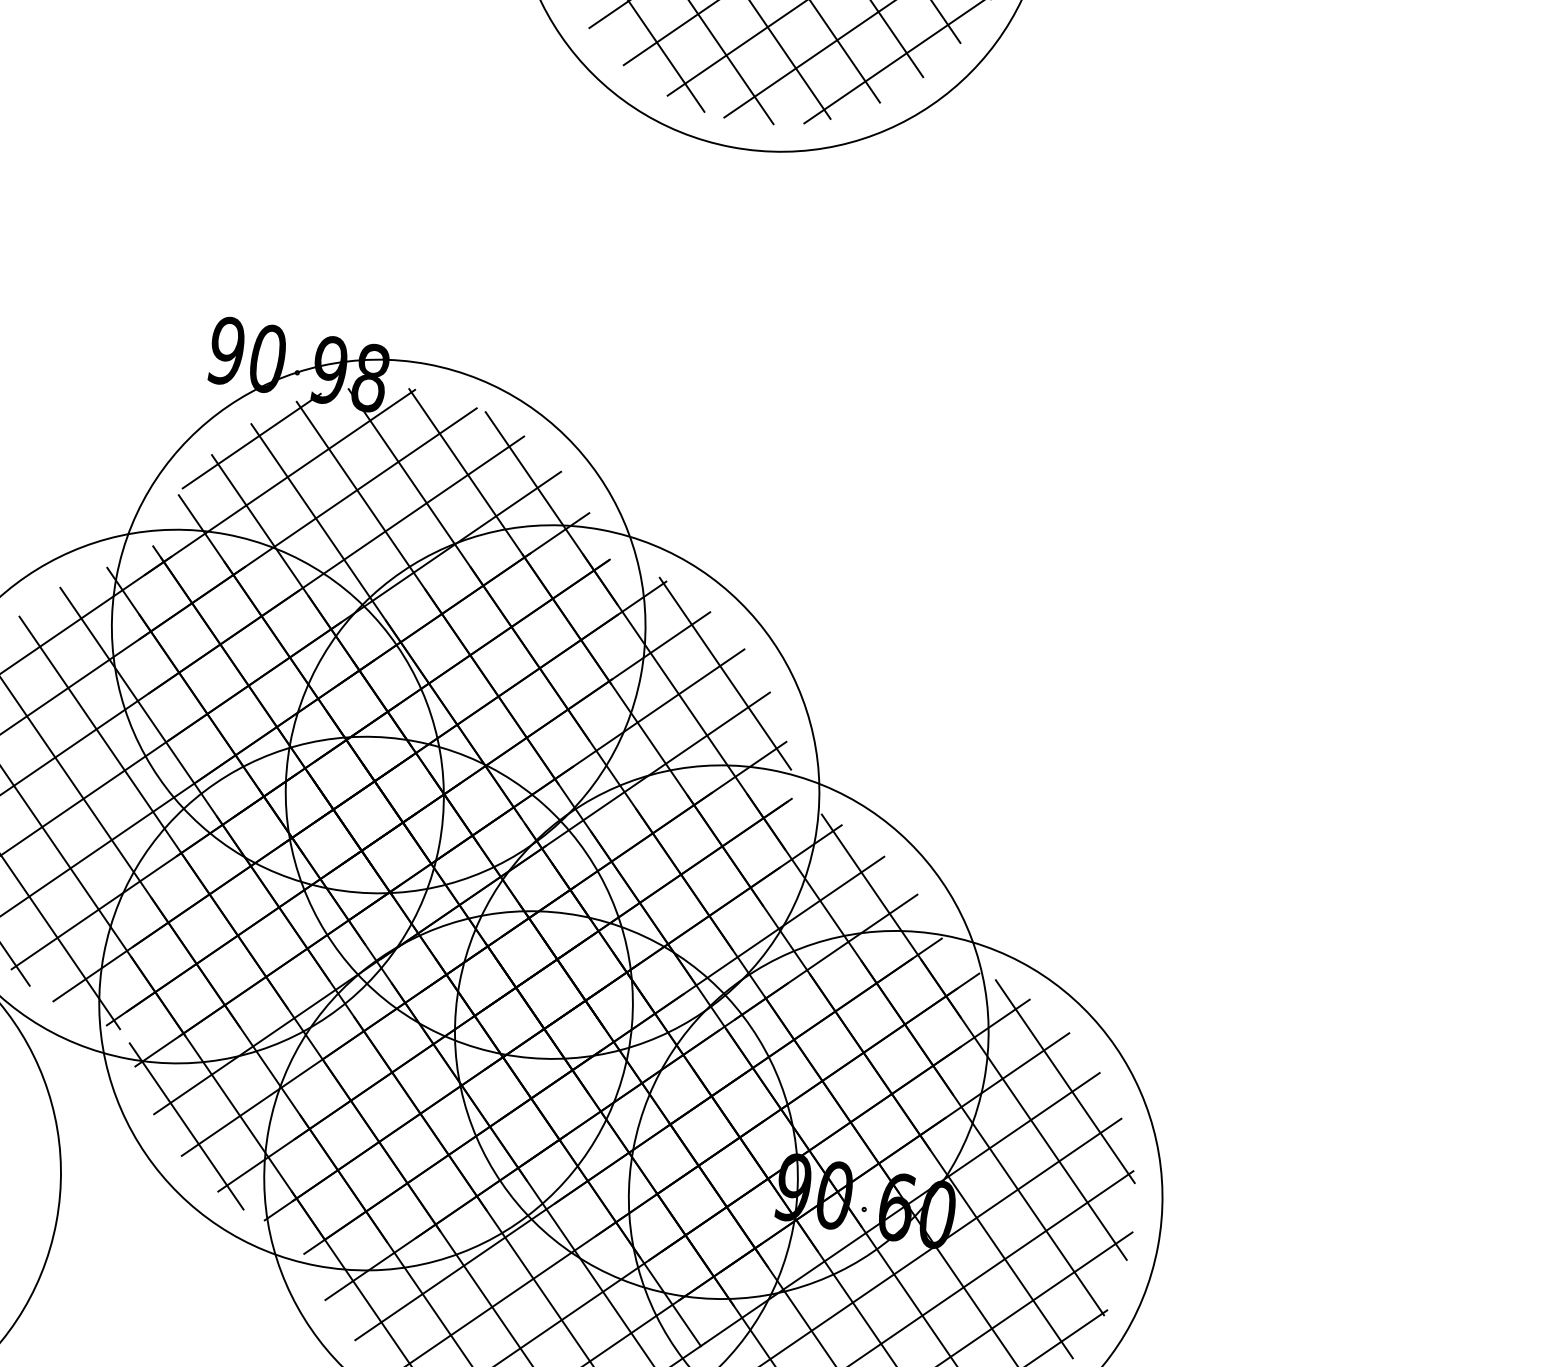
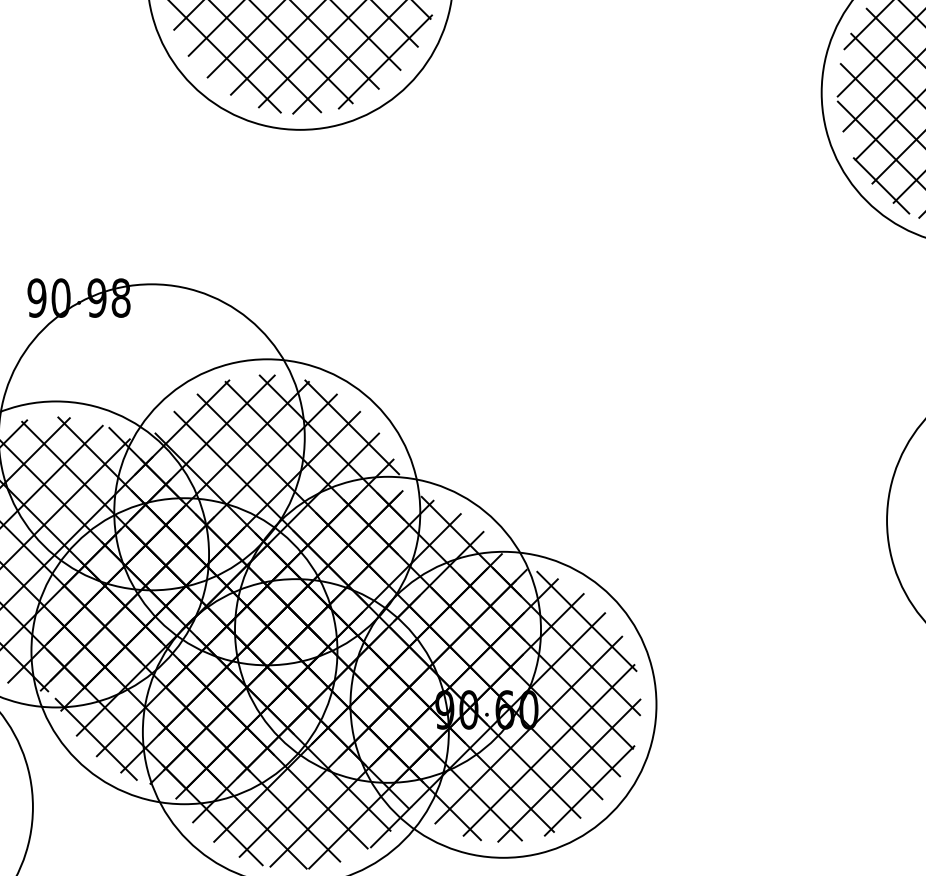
hatch: (378, 624) -> (151, 436), removed

